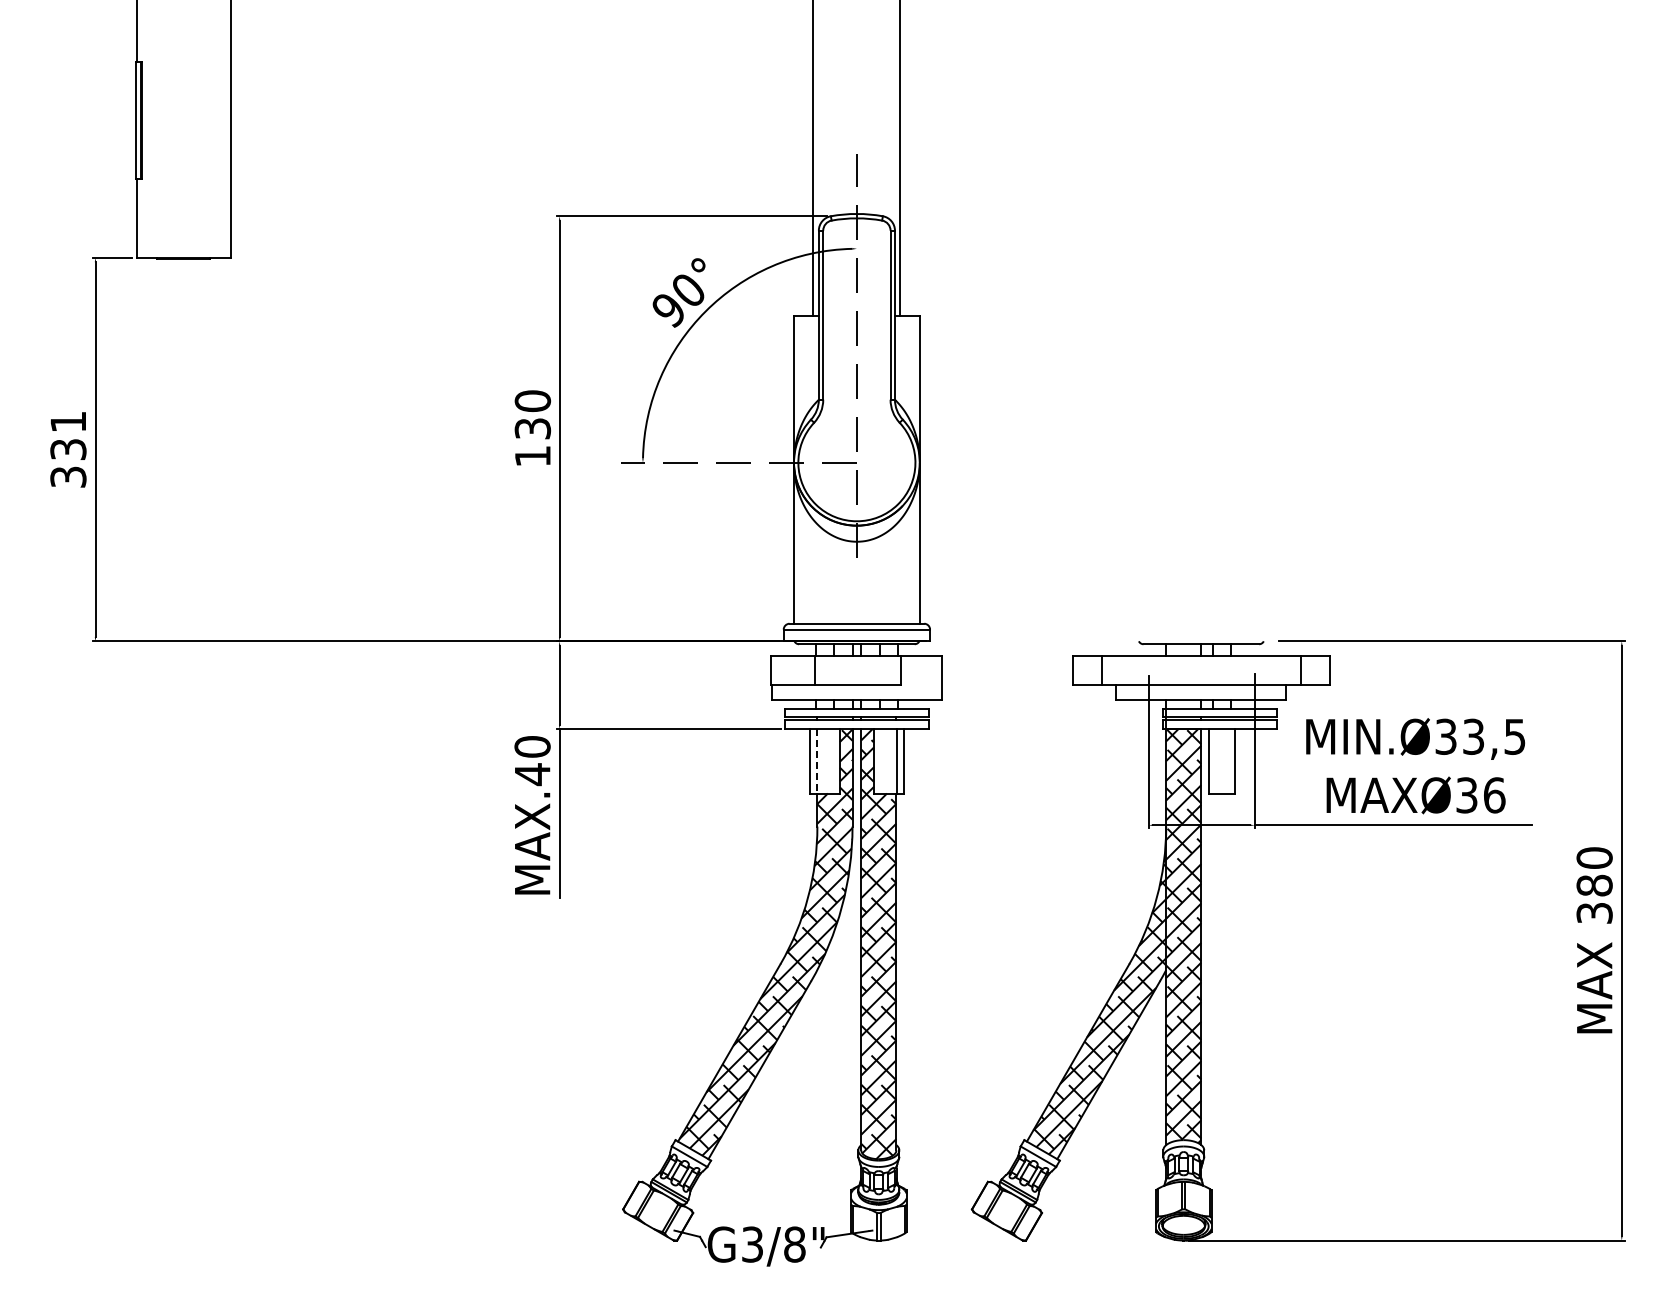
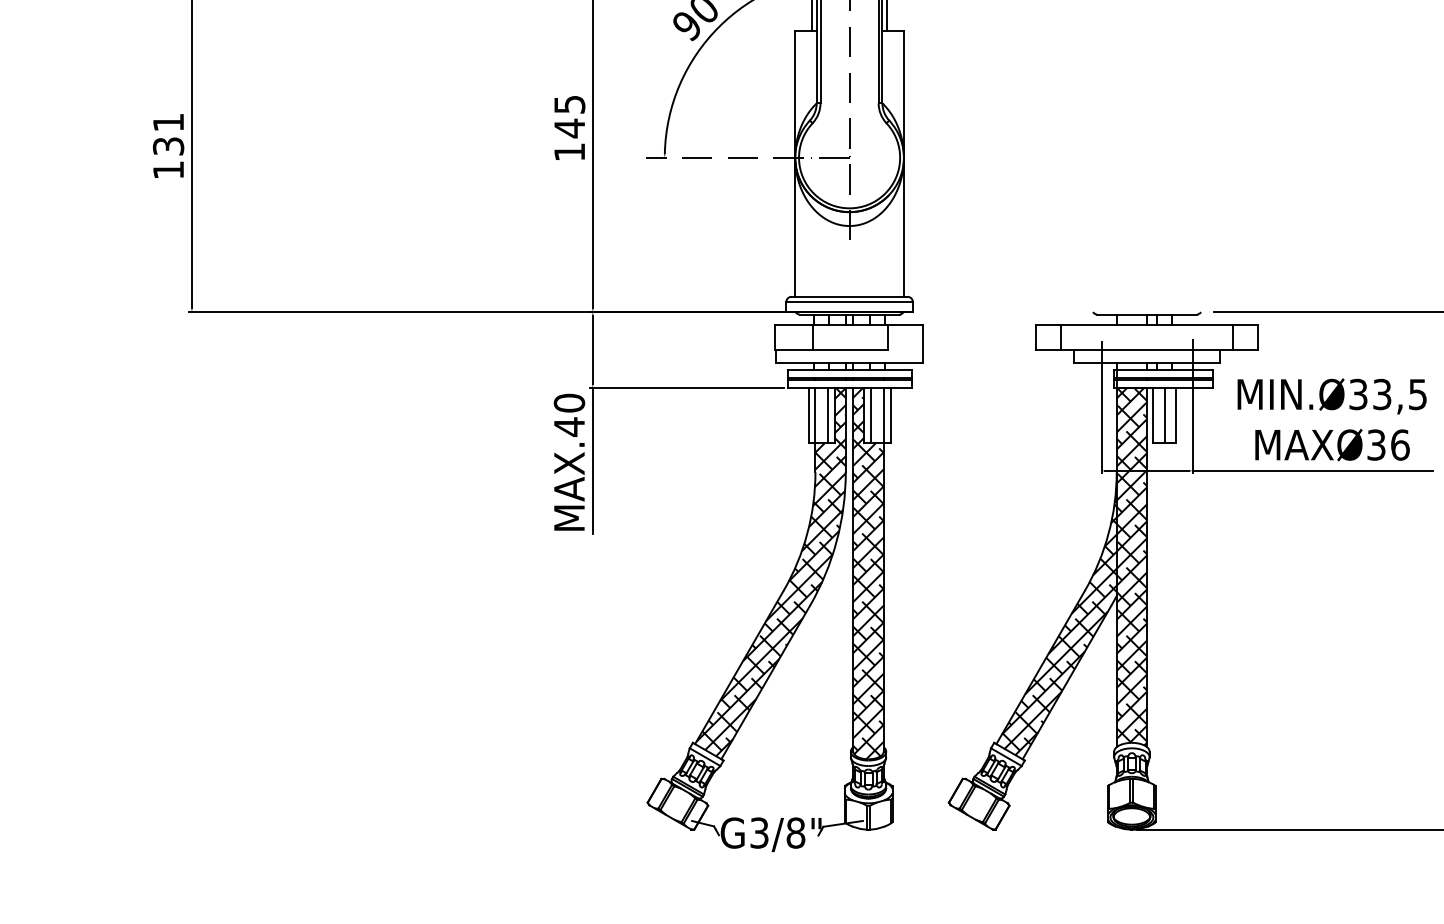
text: (532, 415) -> (569, 116), 130 -> 145
text: (68, 476) -> (168, 169), 331 -> 131
line: (817, 761) -> (815, 415), dashed -> solid
line: (832, 761) -> (828, 415), added
line: (881, 761) -> (870, 415), added
line: (1221, 761) -> (1164, 415), added

